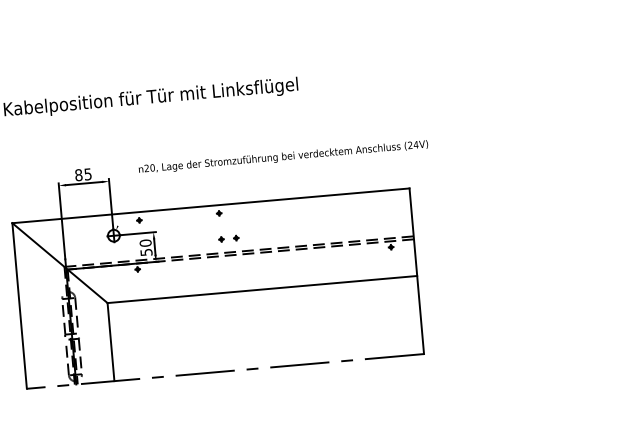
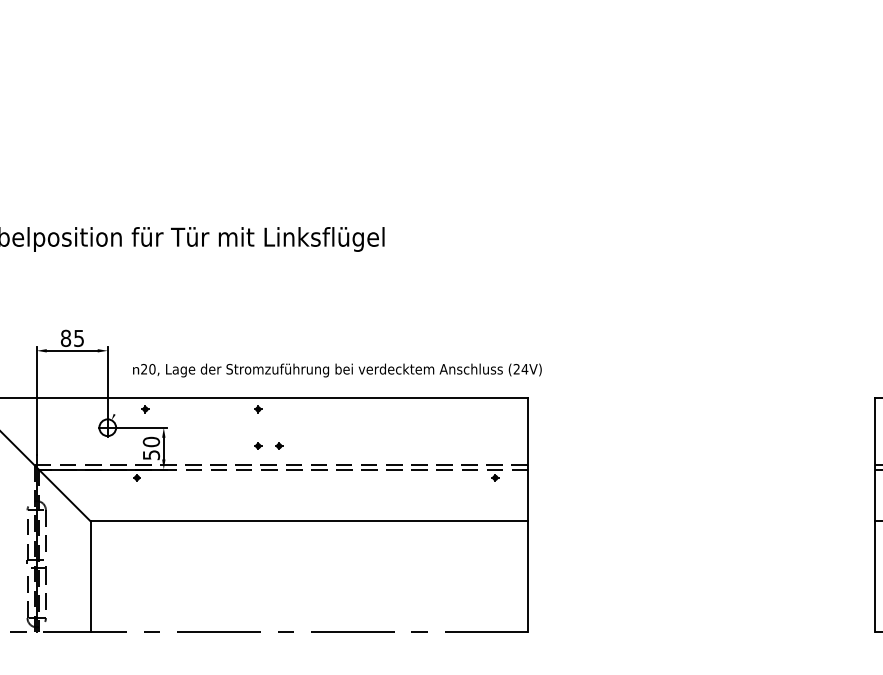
text: (283, 157) -> (337, 370), moved

